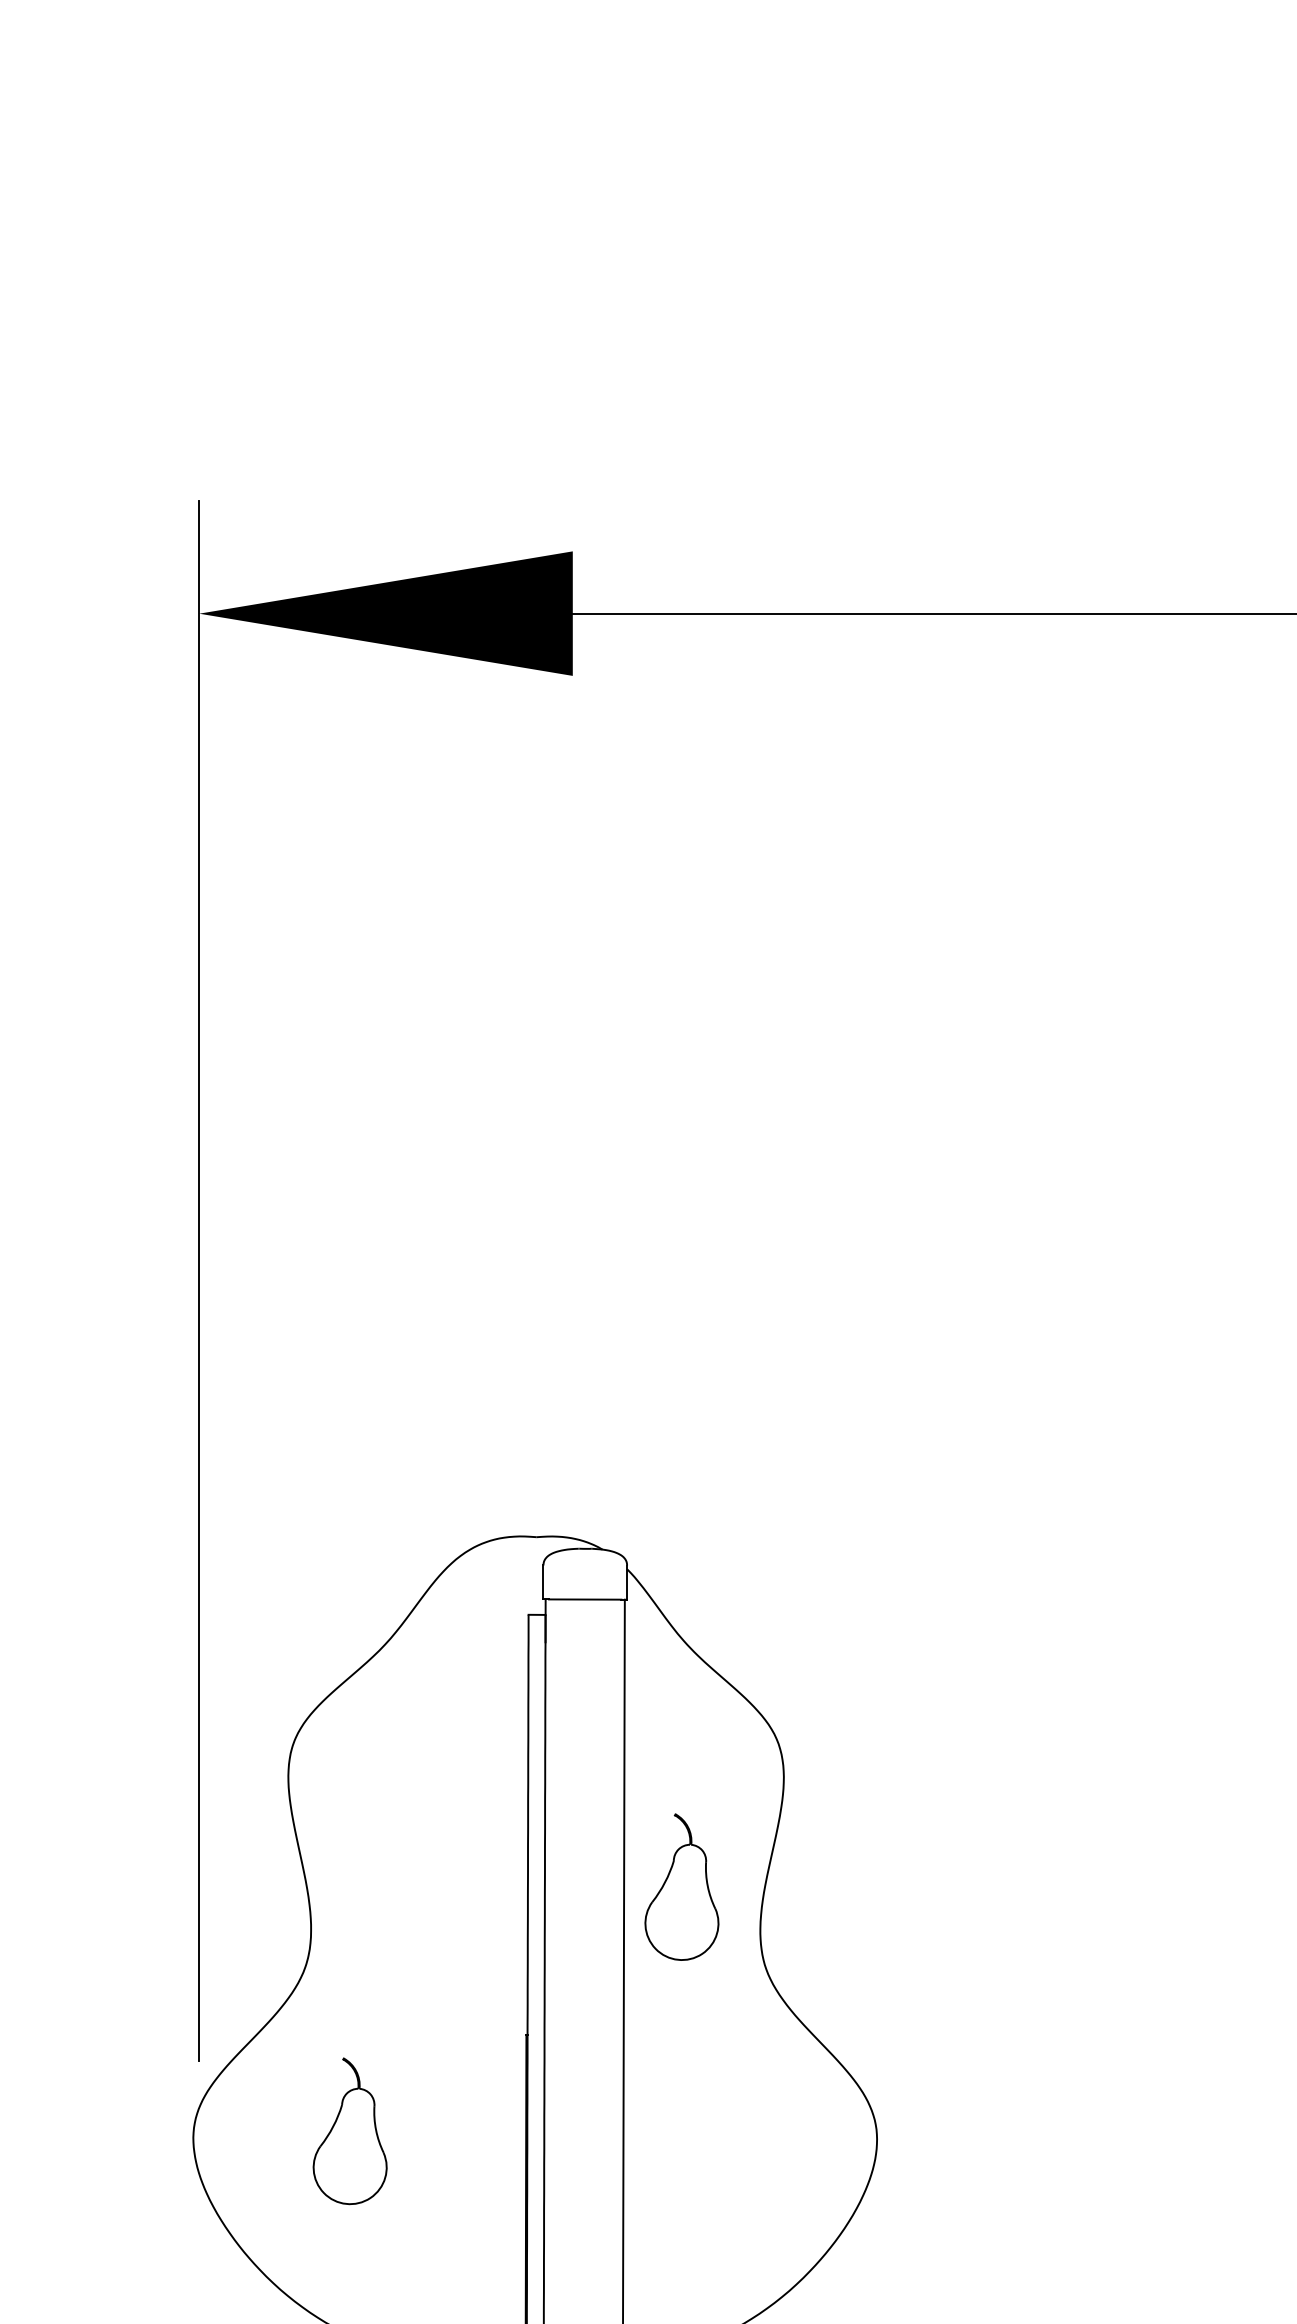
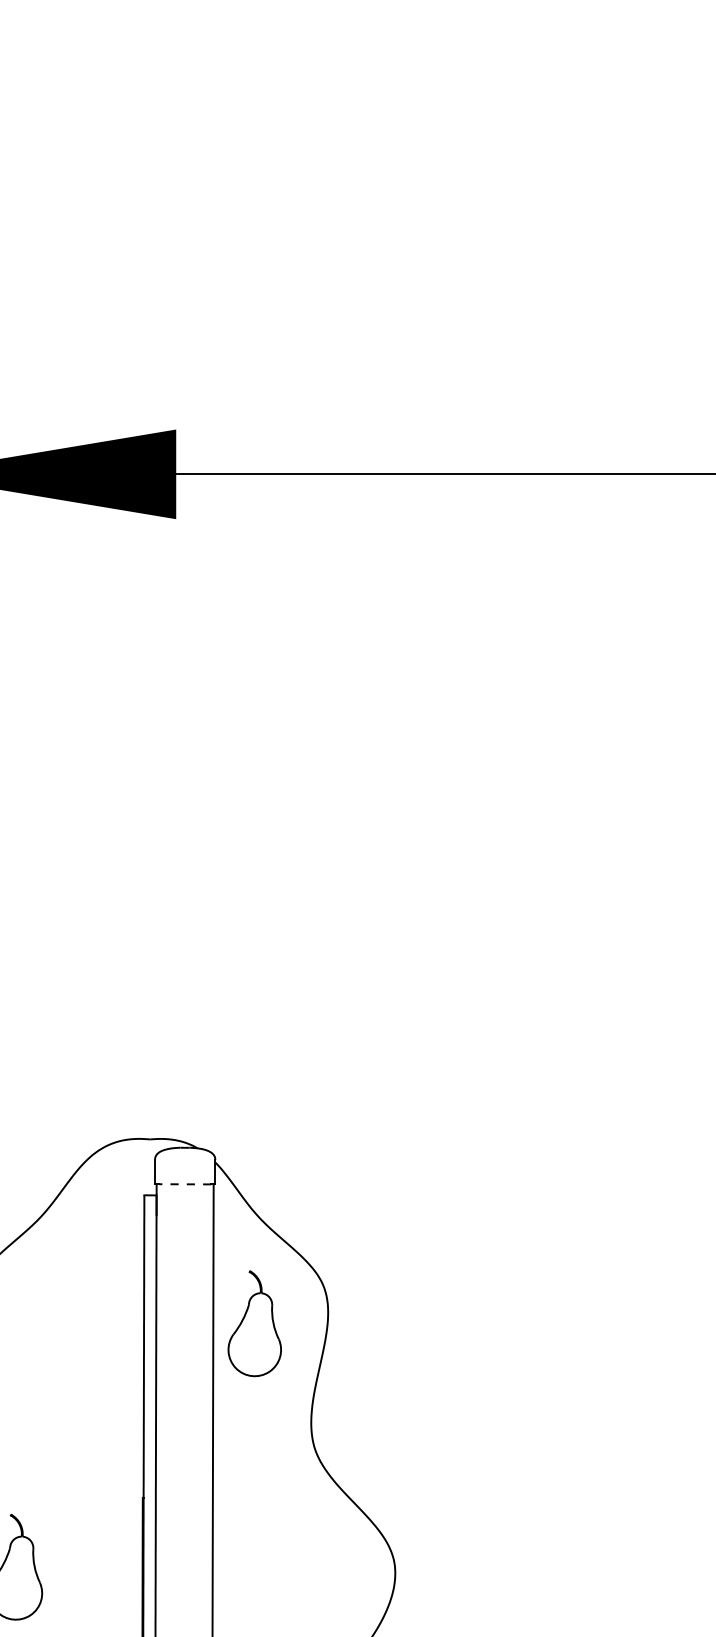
line: (584, 1599) -> (184, 1184), solid -> dashed
part: (681, 1886) -> (254, 1323), moved

